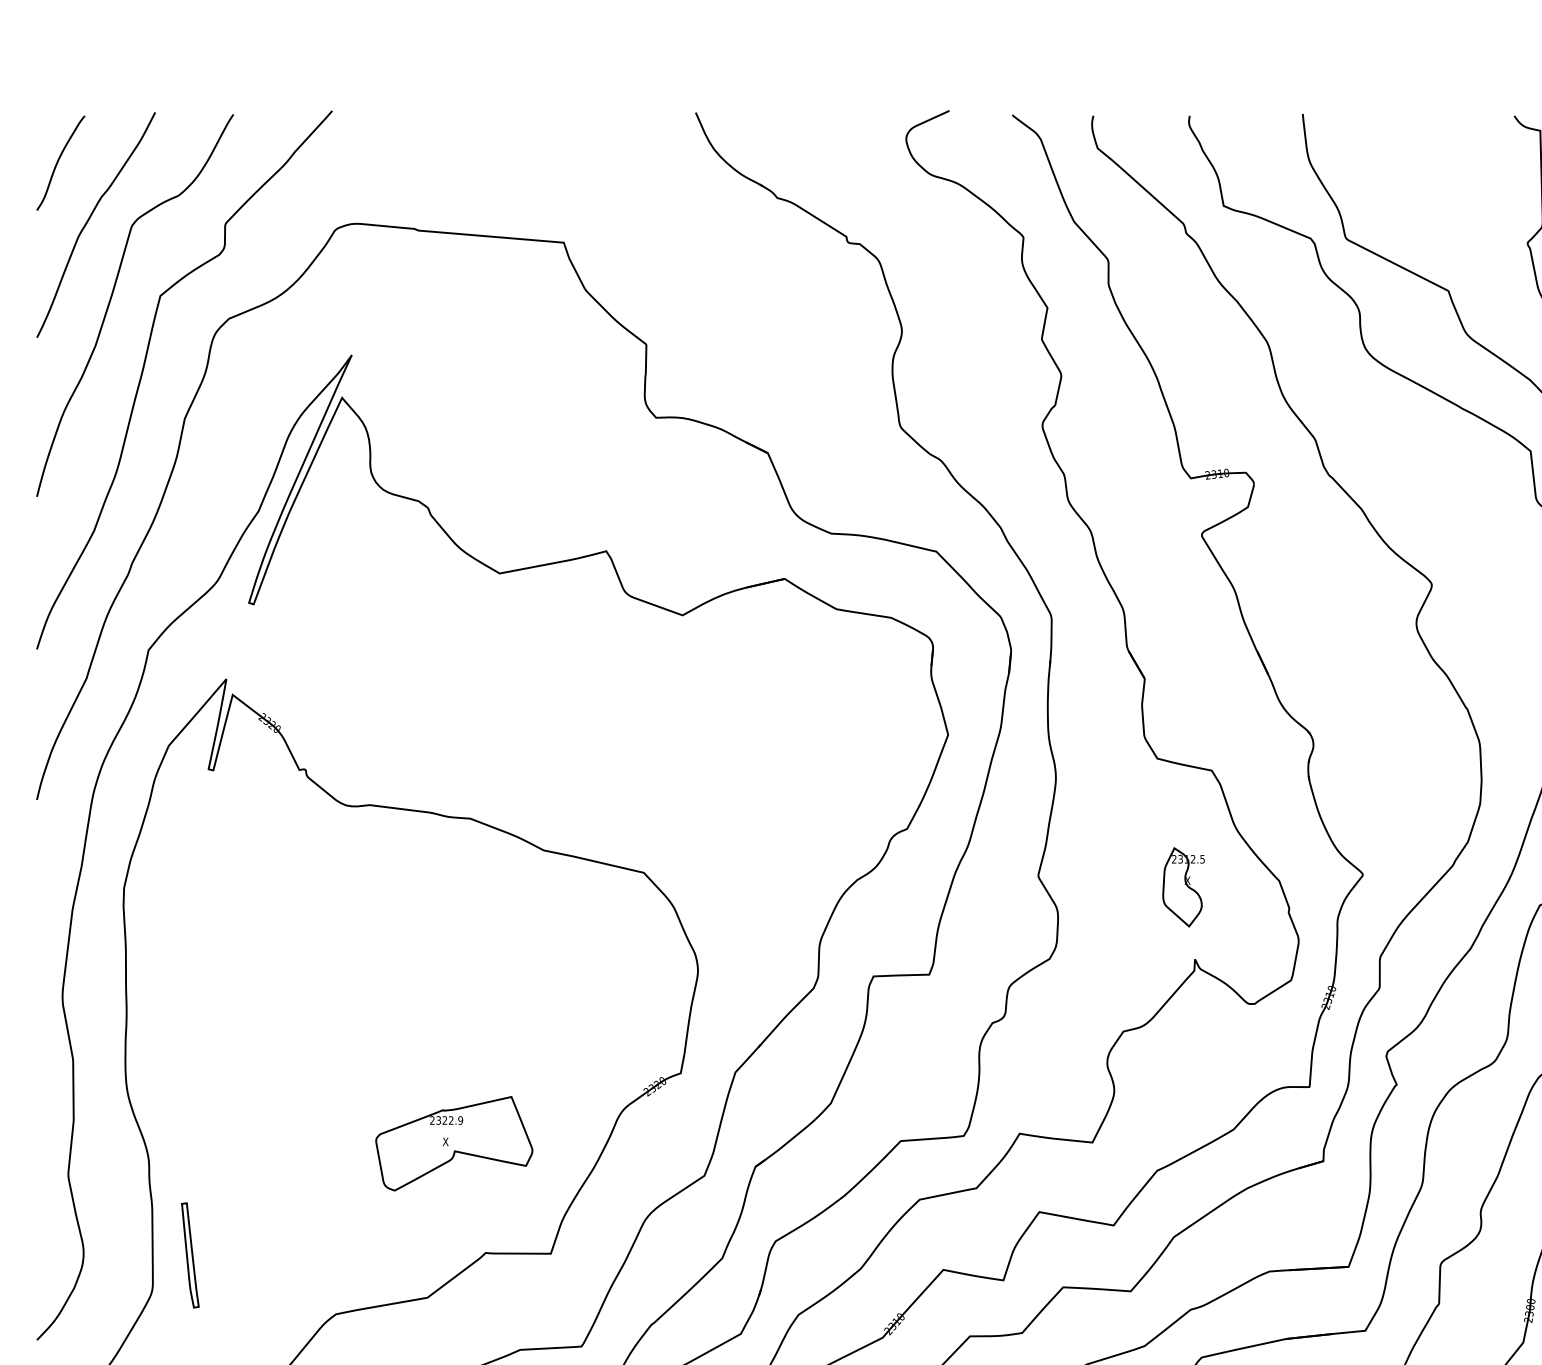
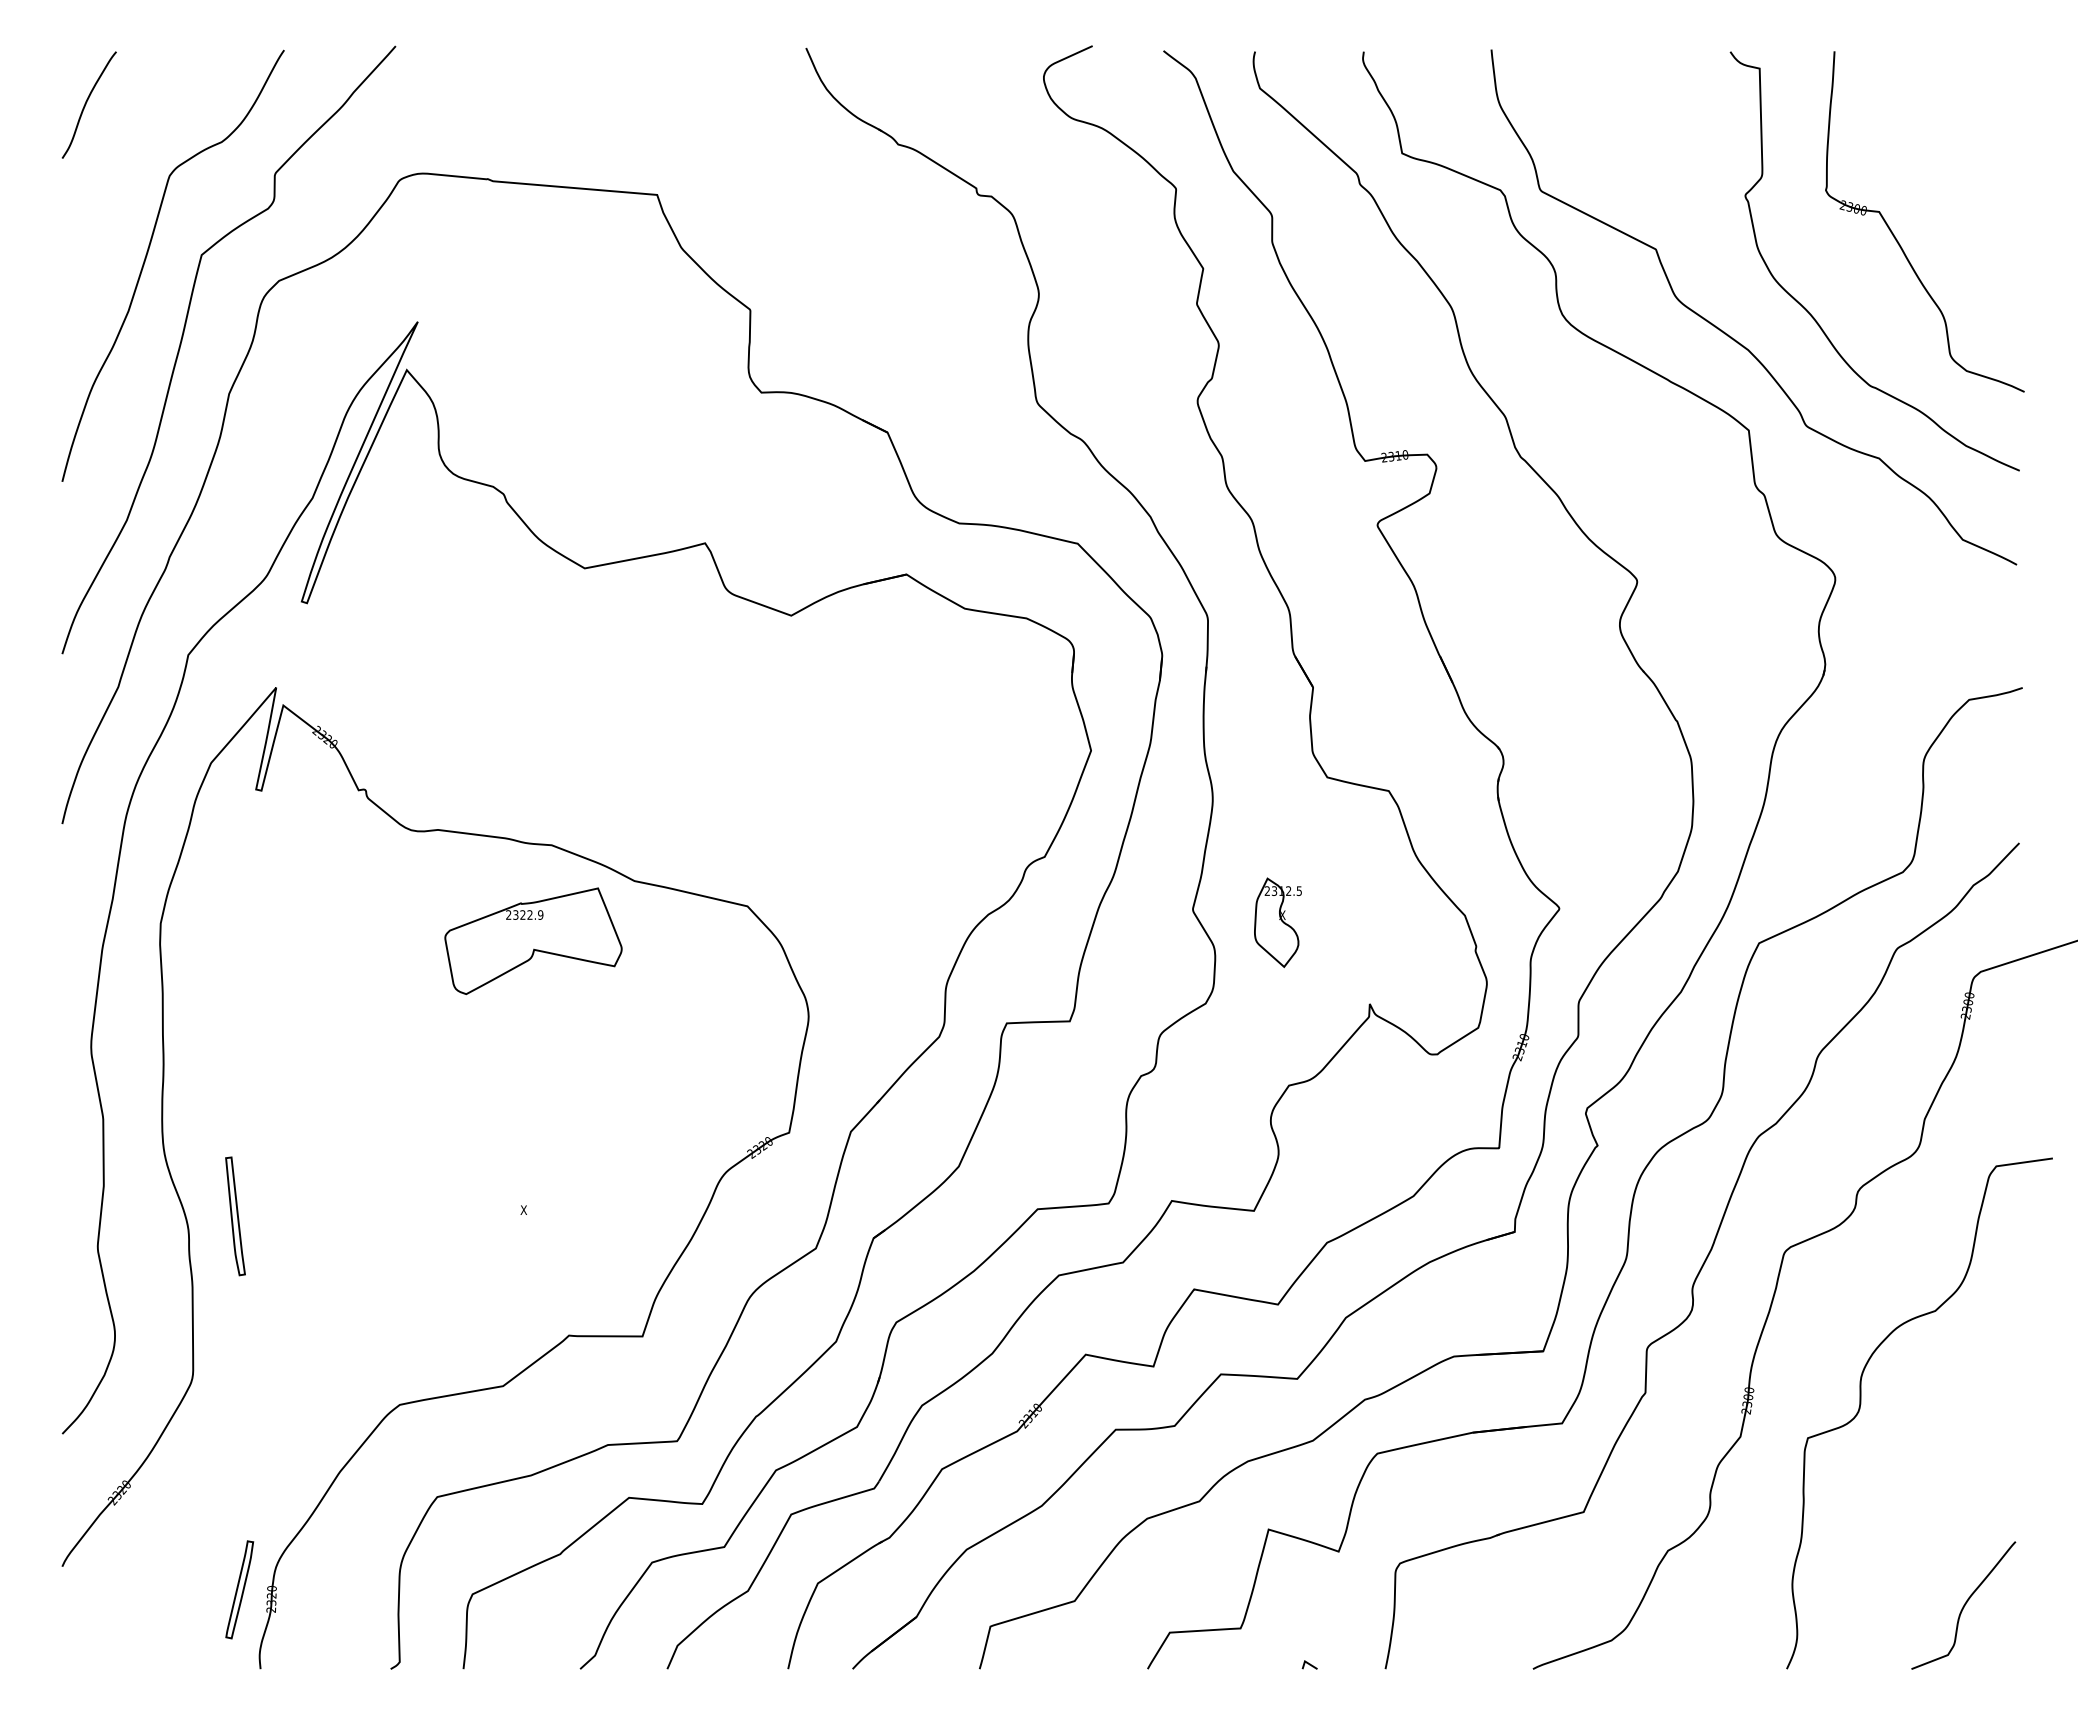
curve: (88, 221) -> (120, 171), removed
part: (1183, 887) -> (1277, 922), moved
part: (454, 1143) -> (533, 940), moved
part: (190, 1255) -> (235, 1216), moved

